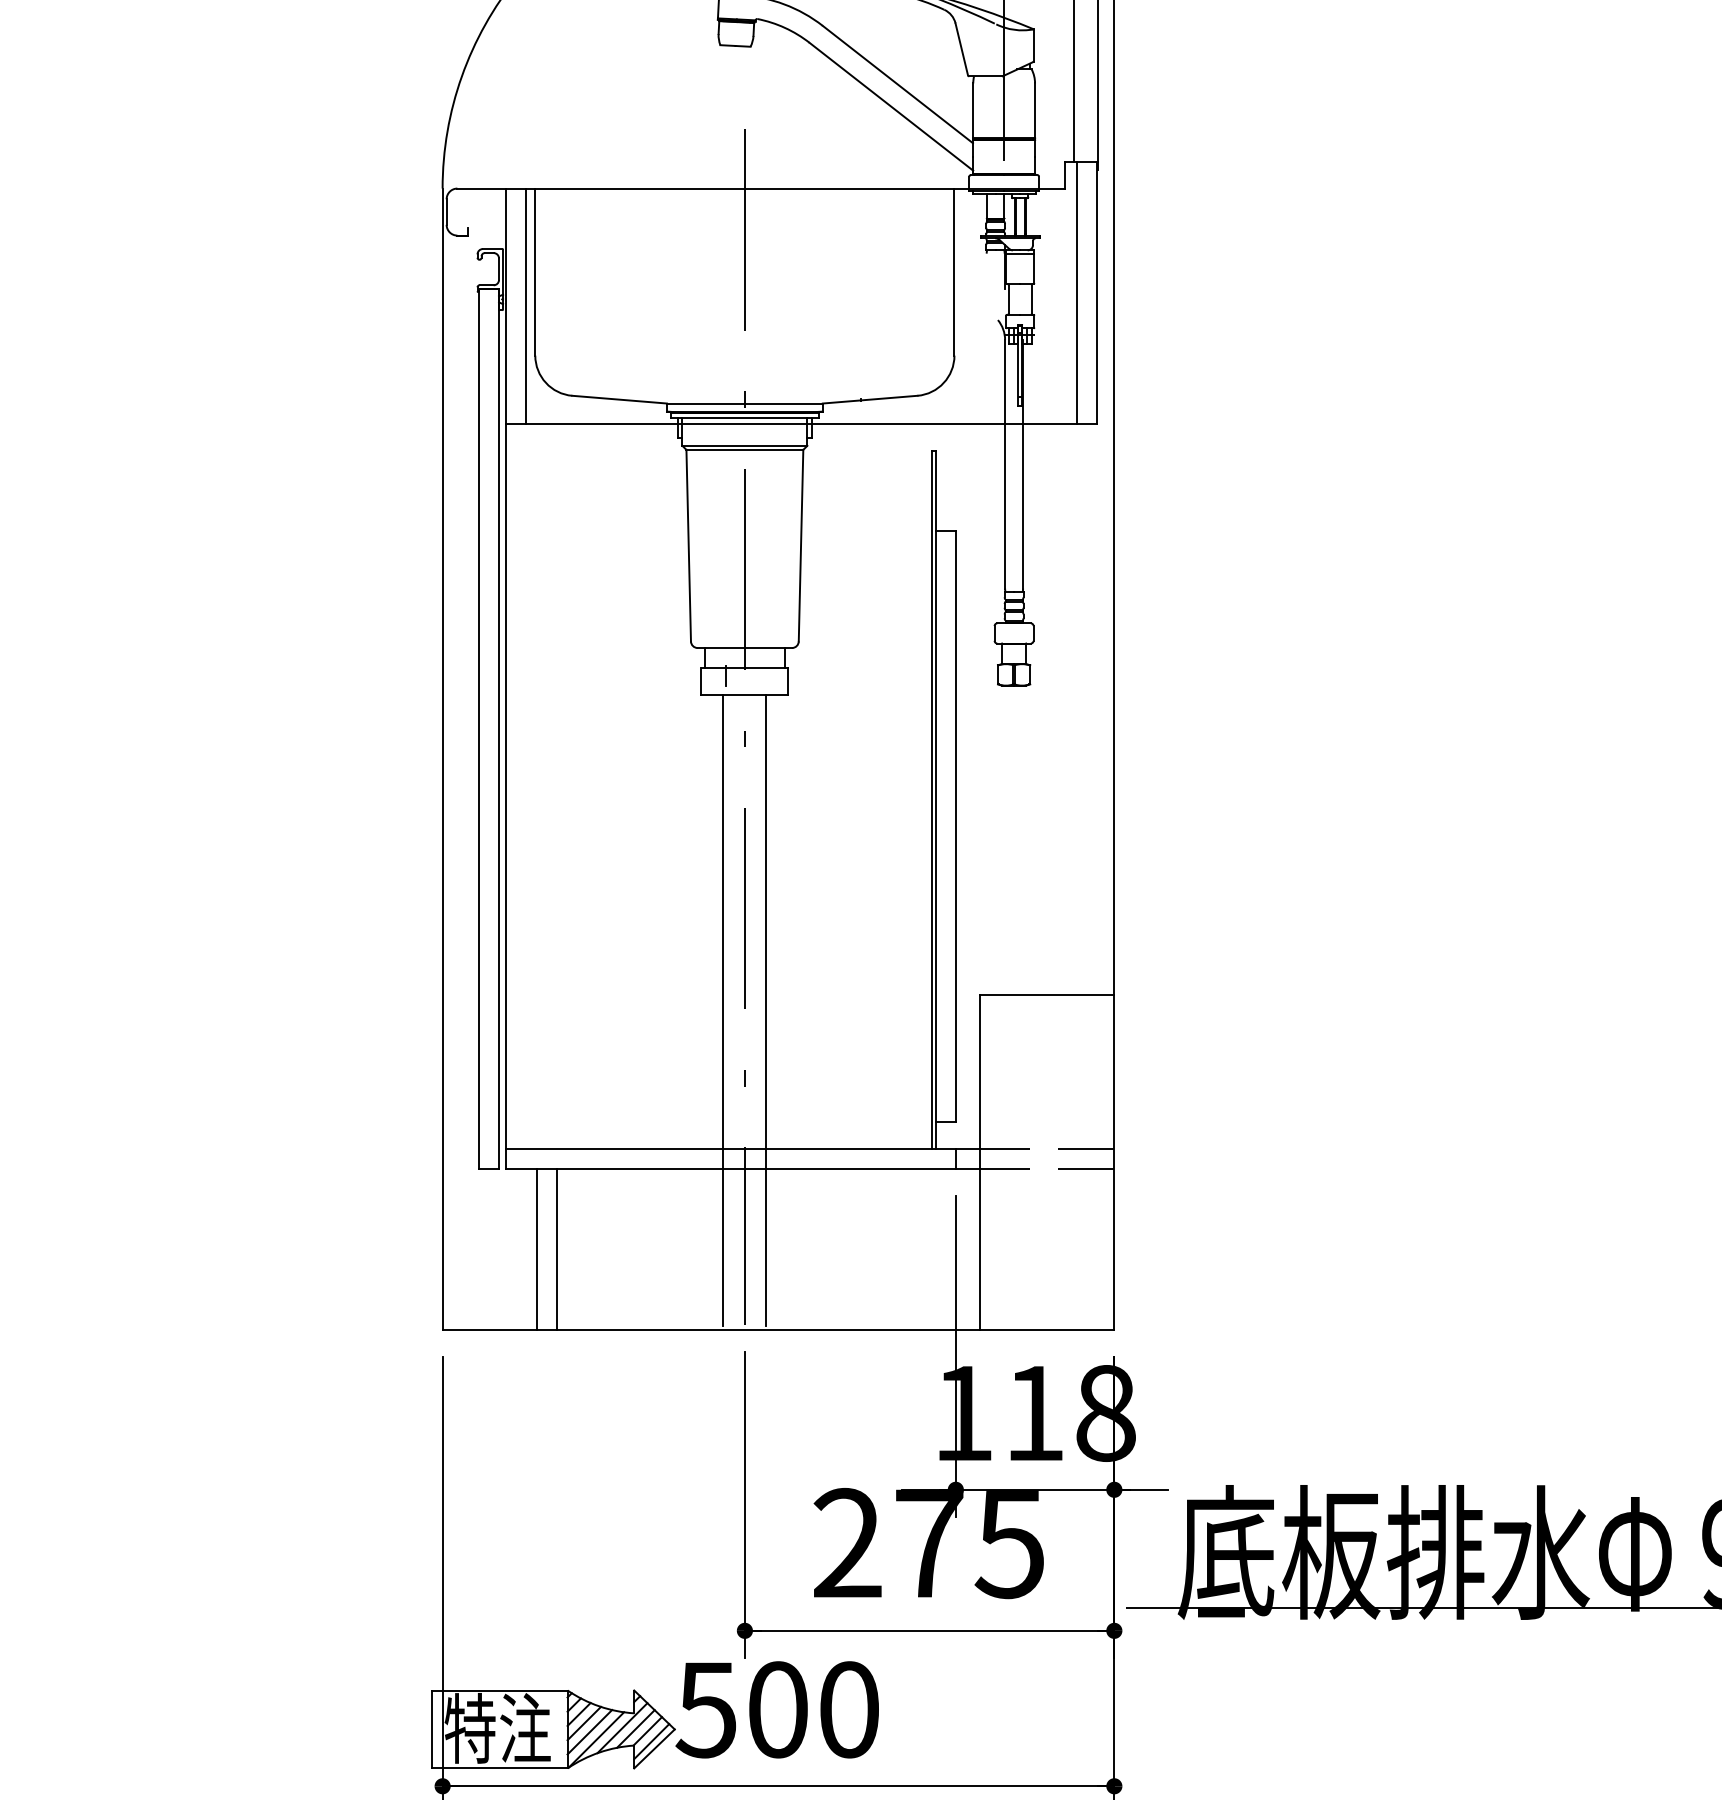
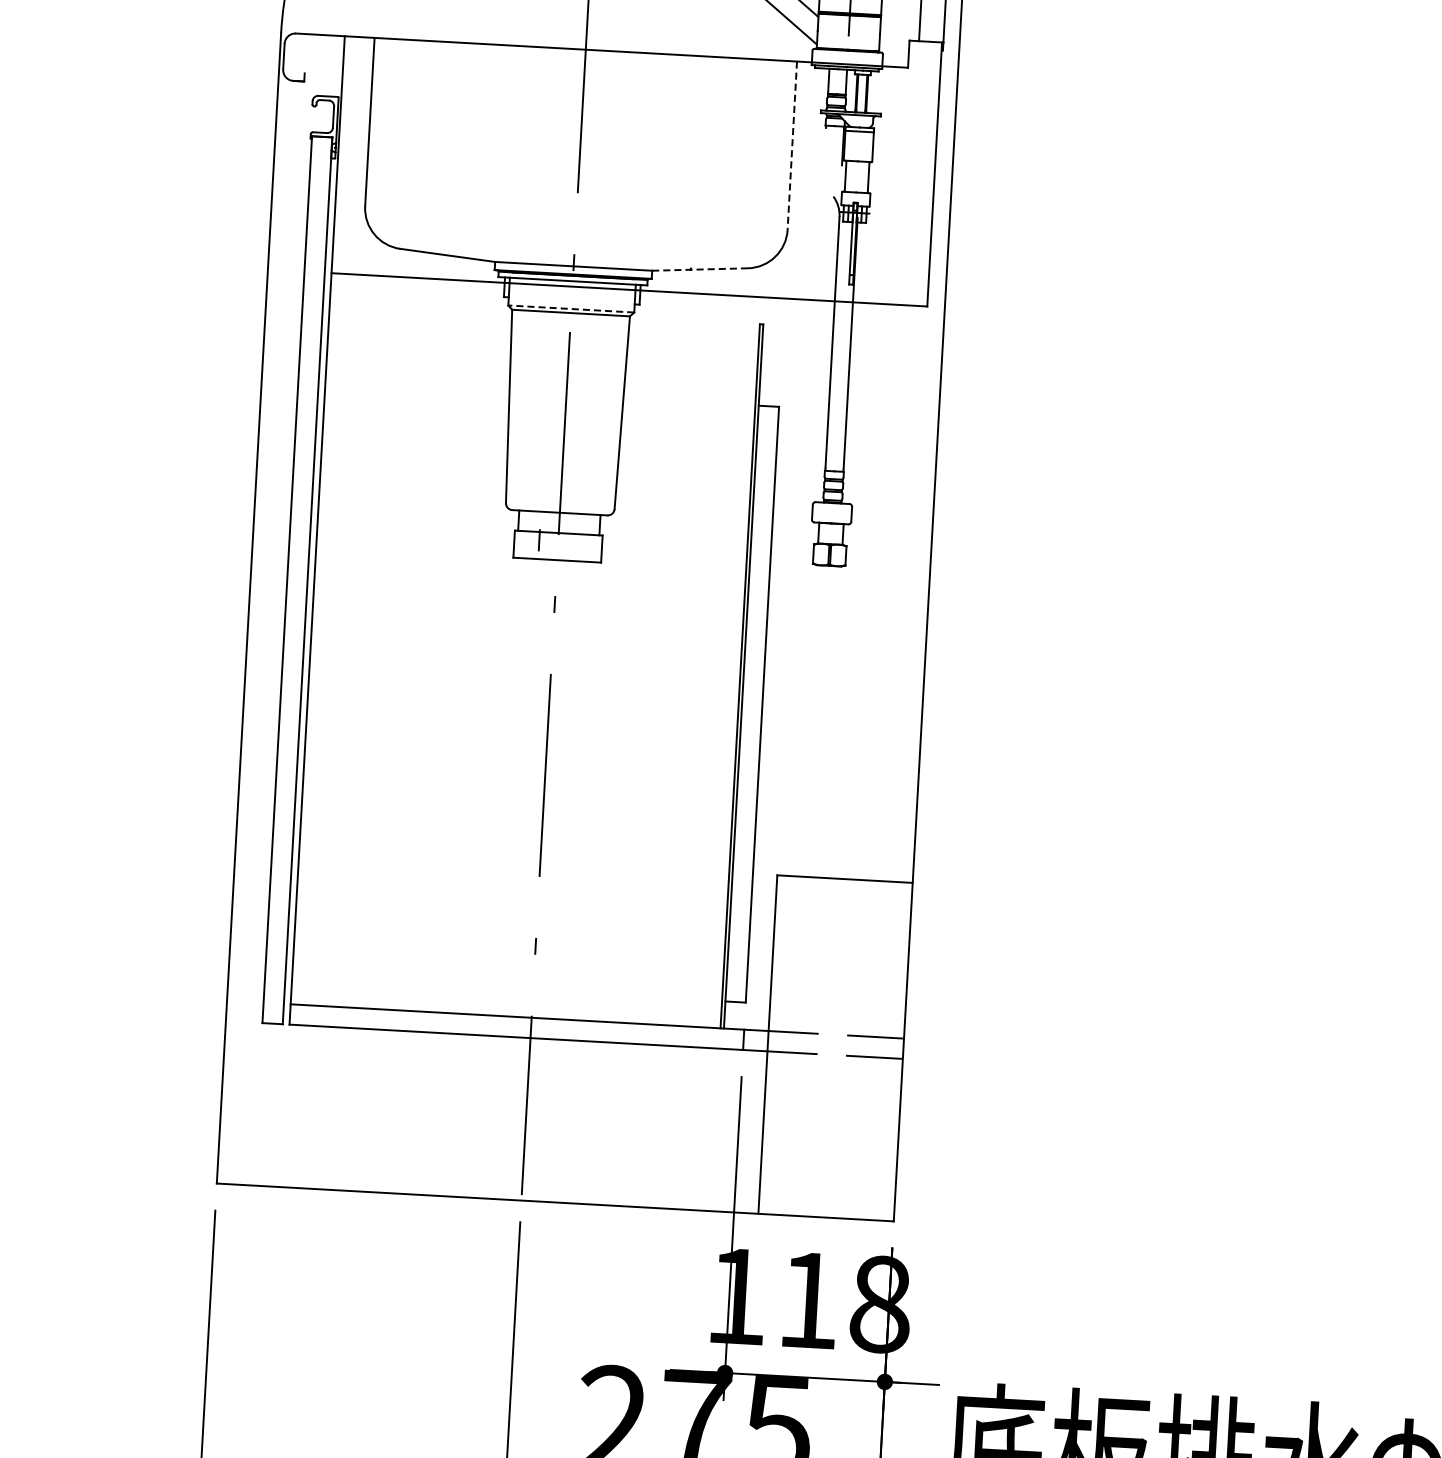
line: (954, 272) -> (792, 146), solid -> dashed
line: (1076, 292) -> (914, 173), removed
line: (525, 305) -> (358, 155), removed
line: (869, 399) -> (699, 269), solid -> dashed
line: (744, 445) -> (570, 308), solid -> dashed
line: (723, 1010) -> (517, 876), removed
line: (766, 1010) -> (561, 879), removed
line: (536, 1249) -> (316, 1107), removed
line: (556, 1249) -> (336, 1108), removed

